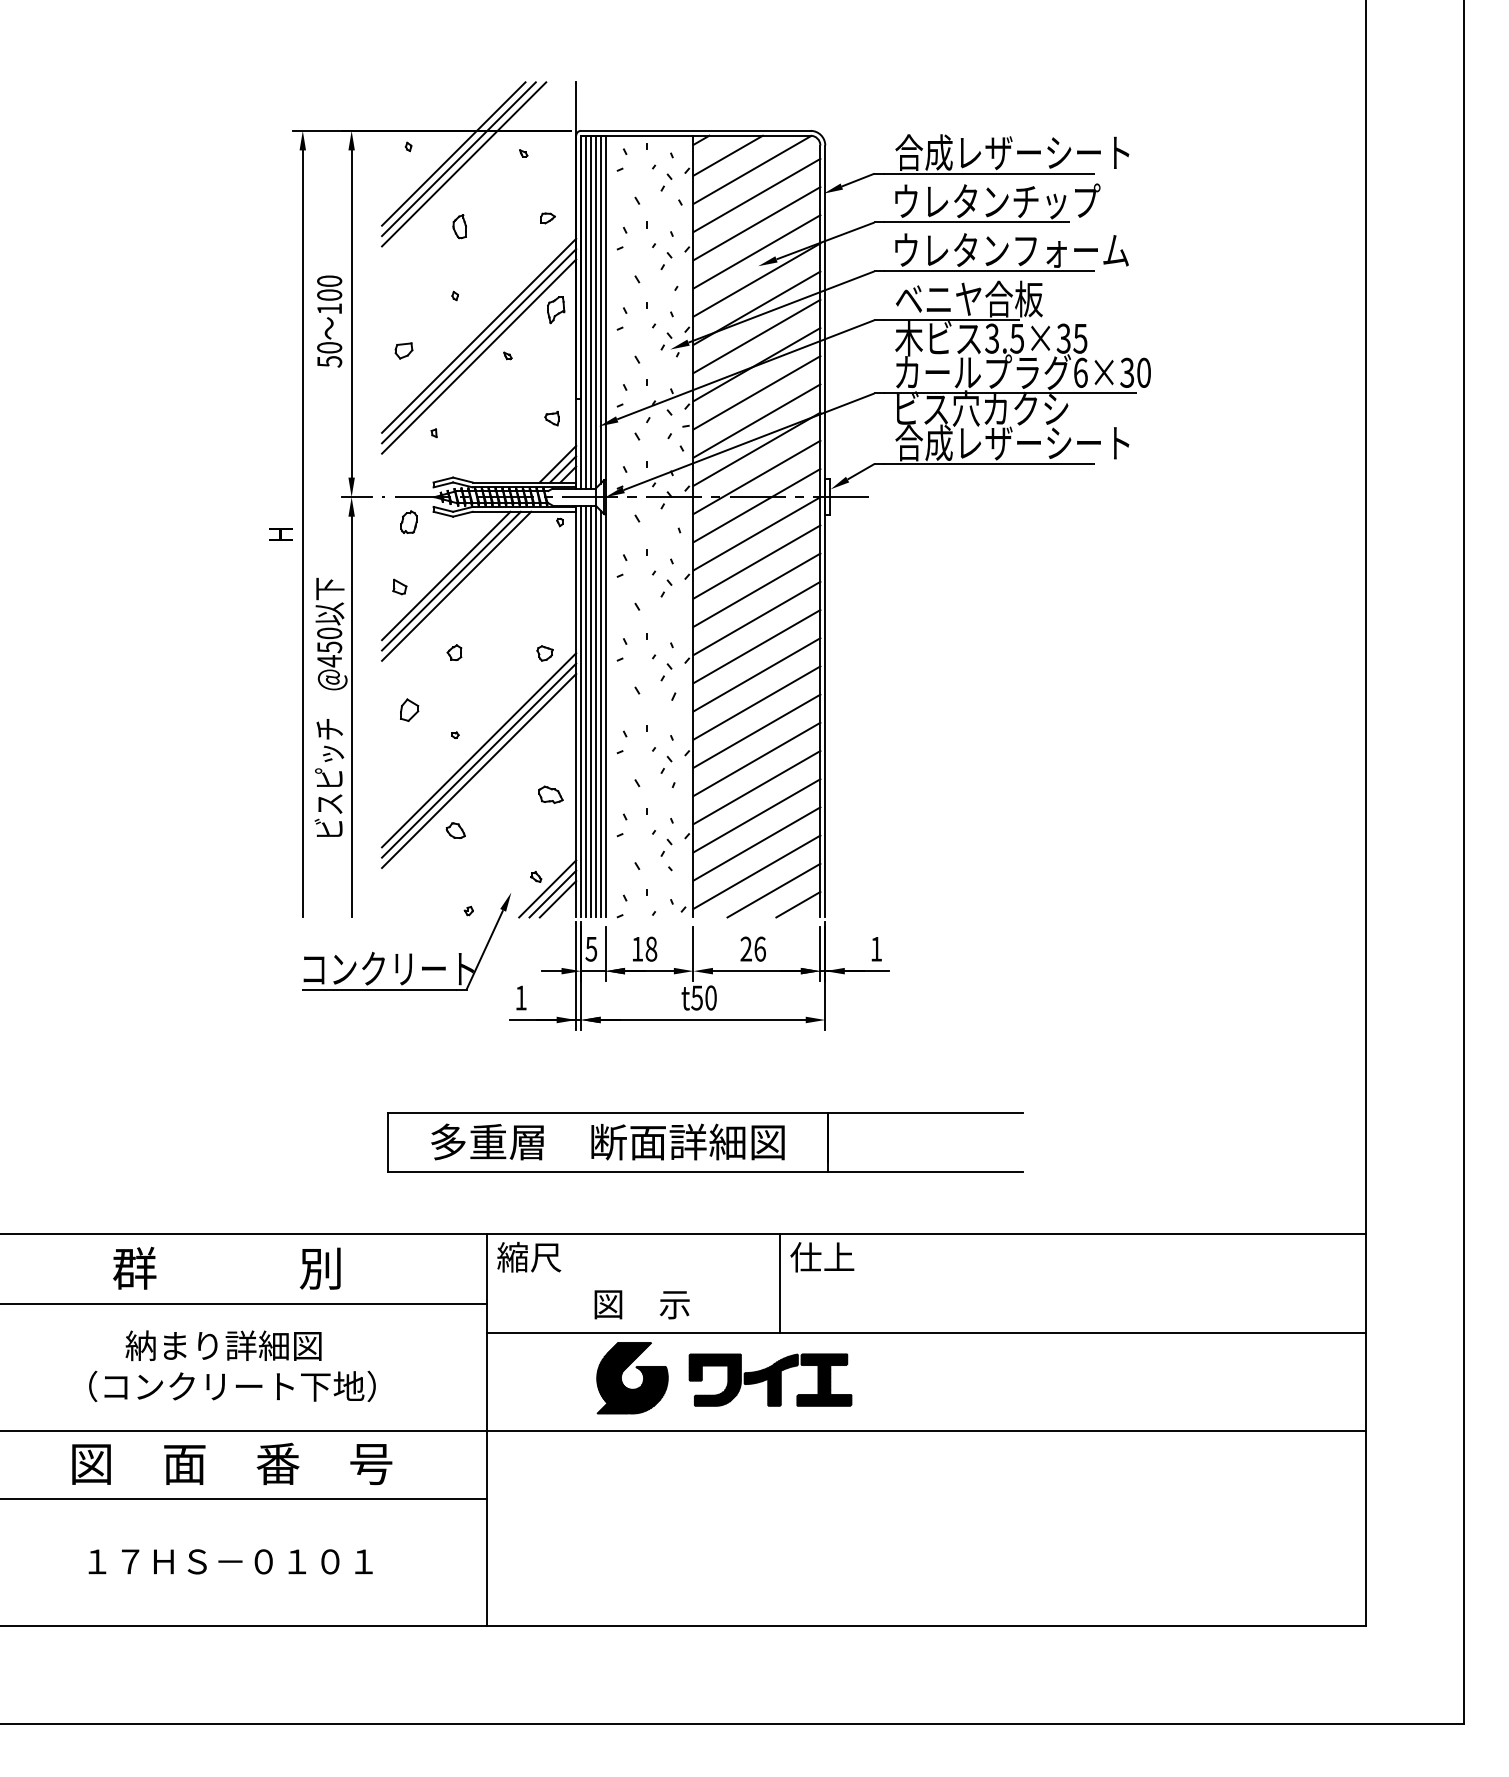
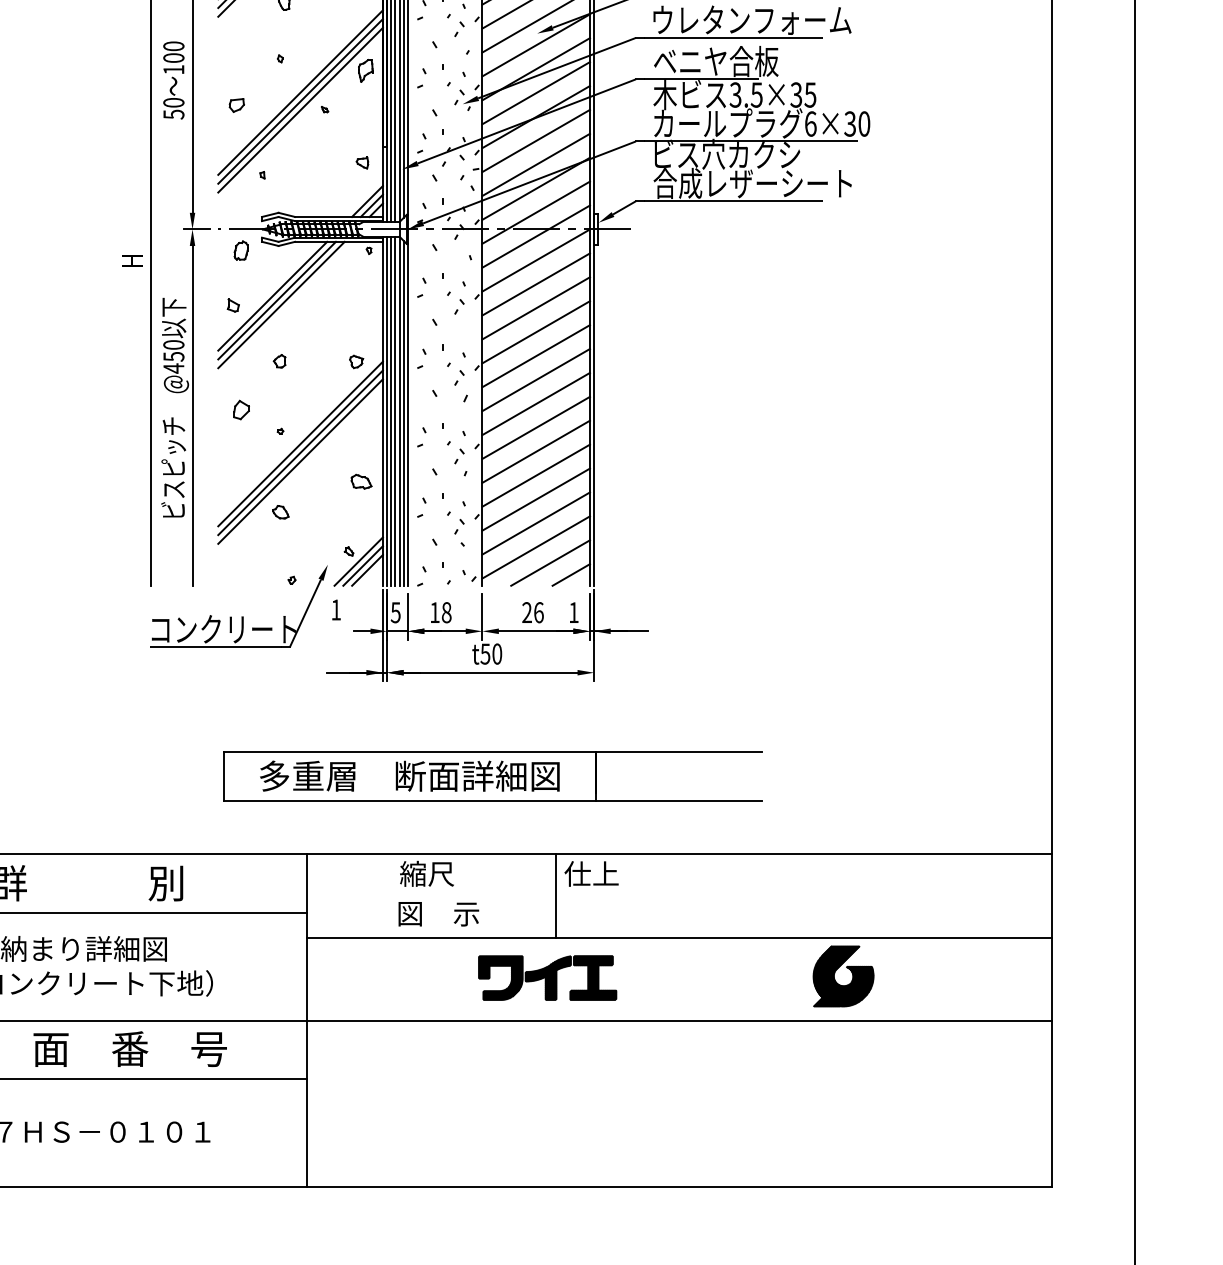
text: (876, 949) -> (573, 612), moved
text: (521, 997) -> (336, 609), moved
text: (529, 1257) -> (427, 874), moved
part: (632, 1388) -> (843, 985), moved

